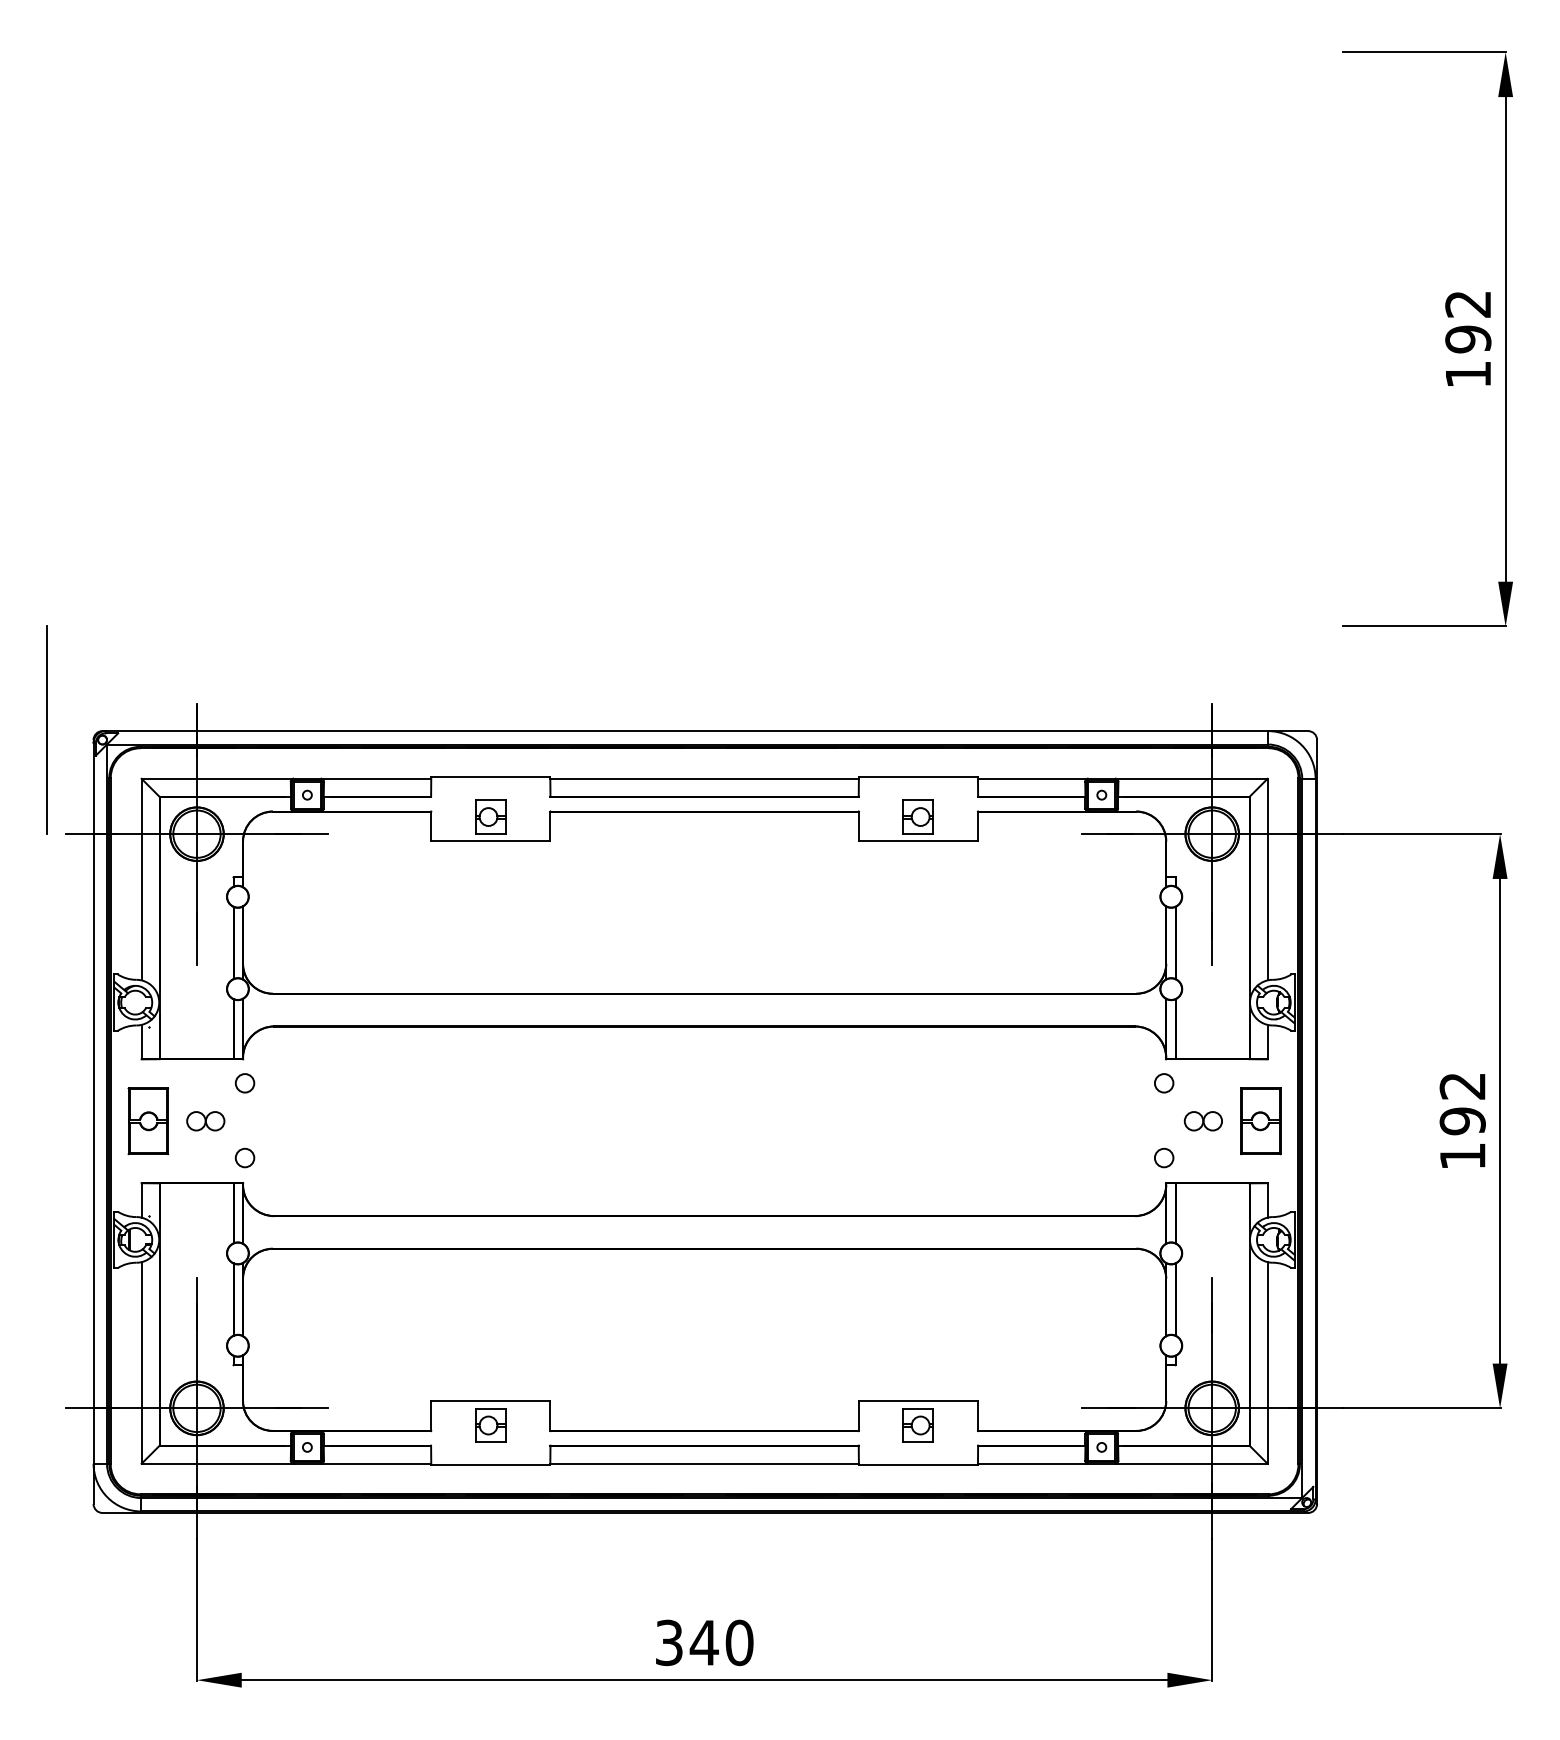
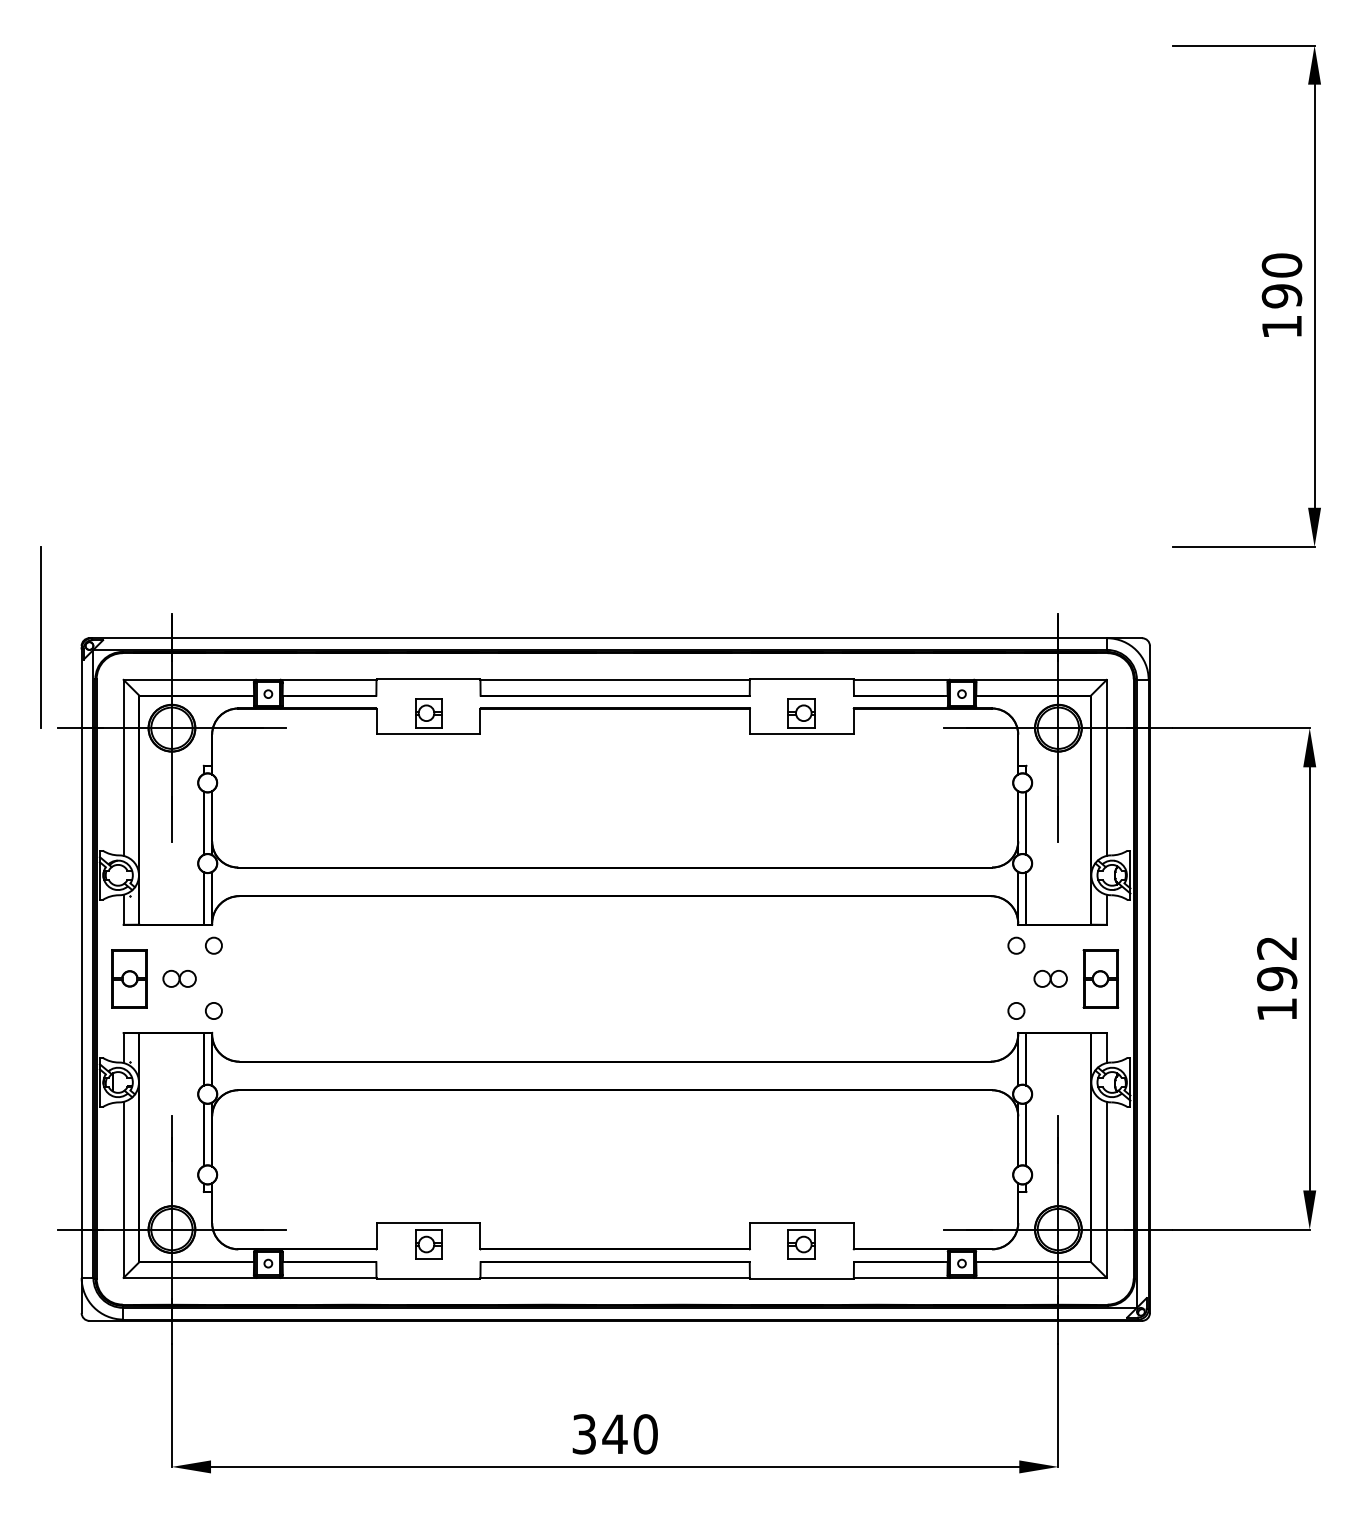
text: (1467, 304) -> (1281, 265), 192 -> 190

